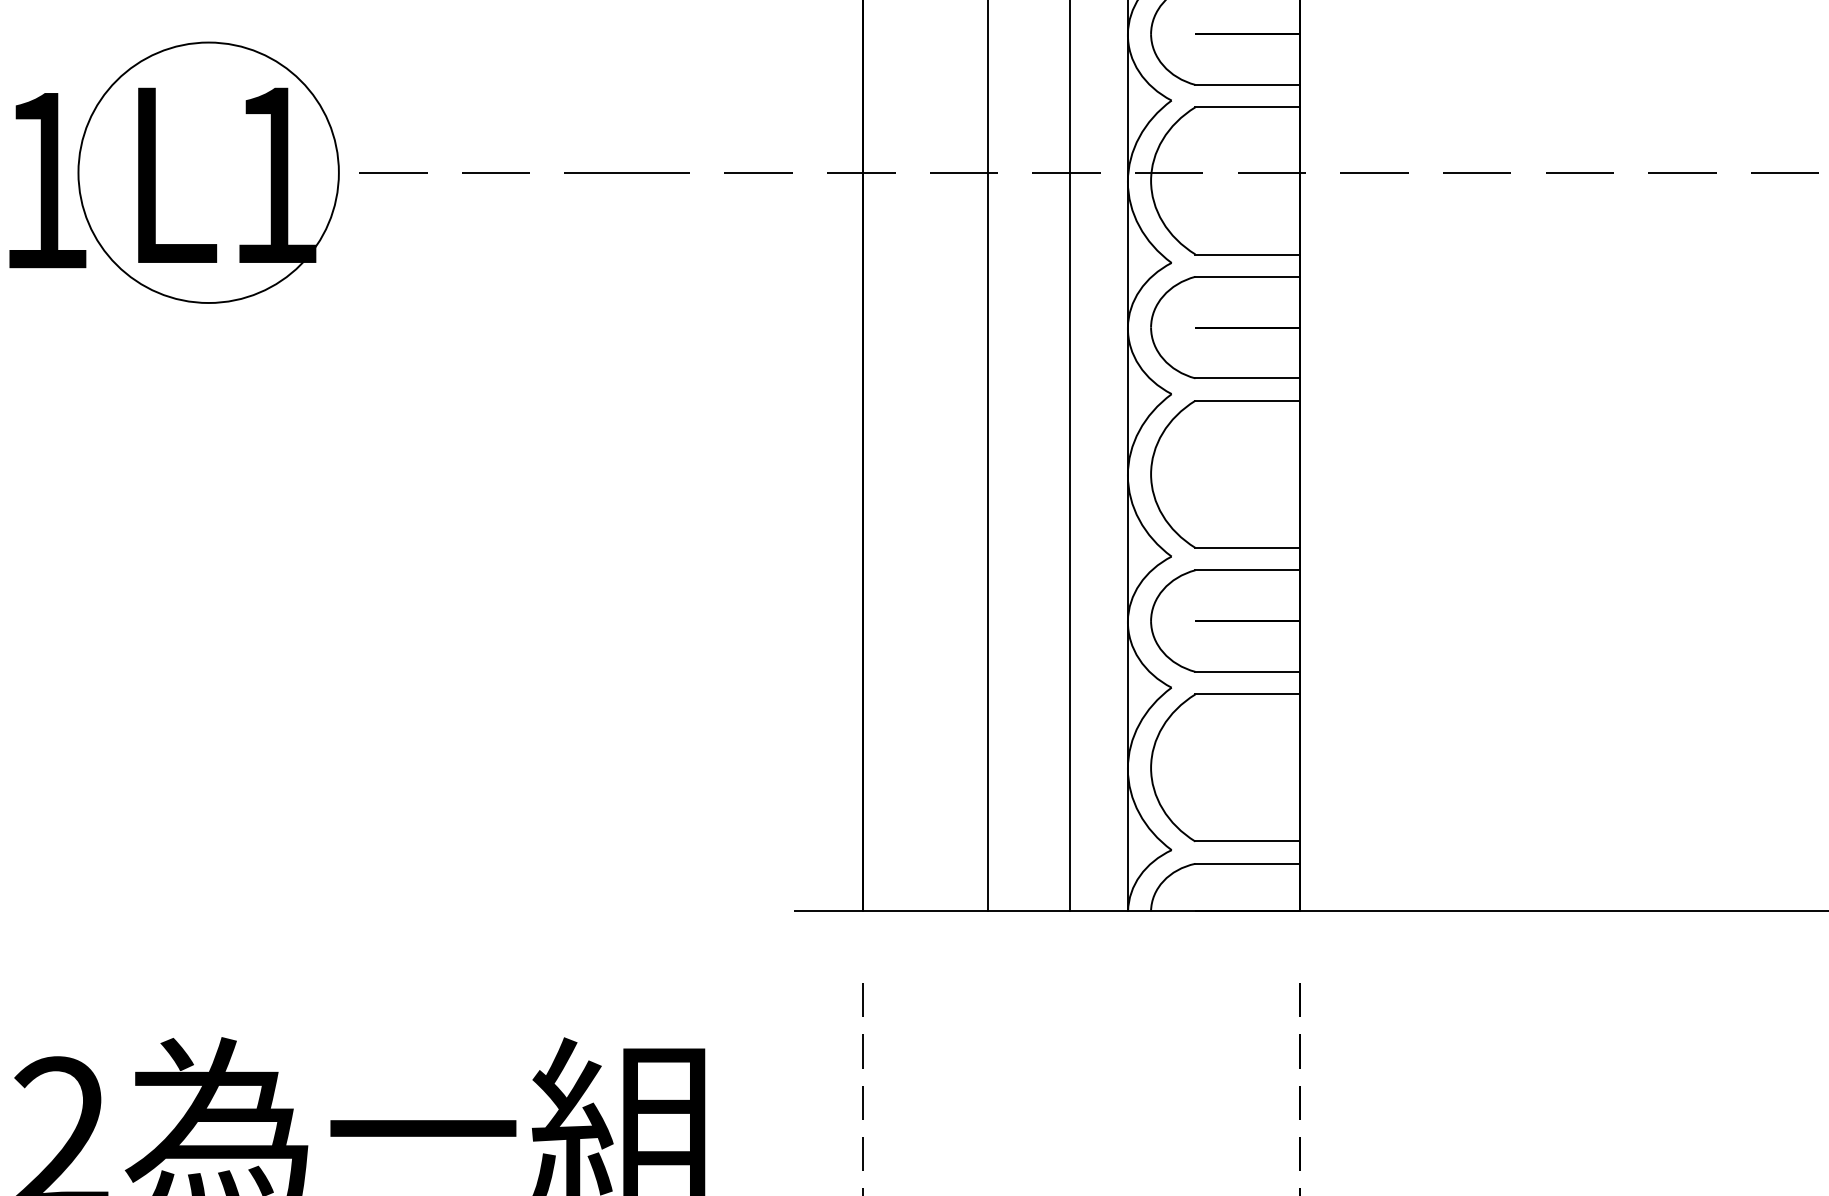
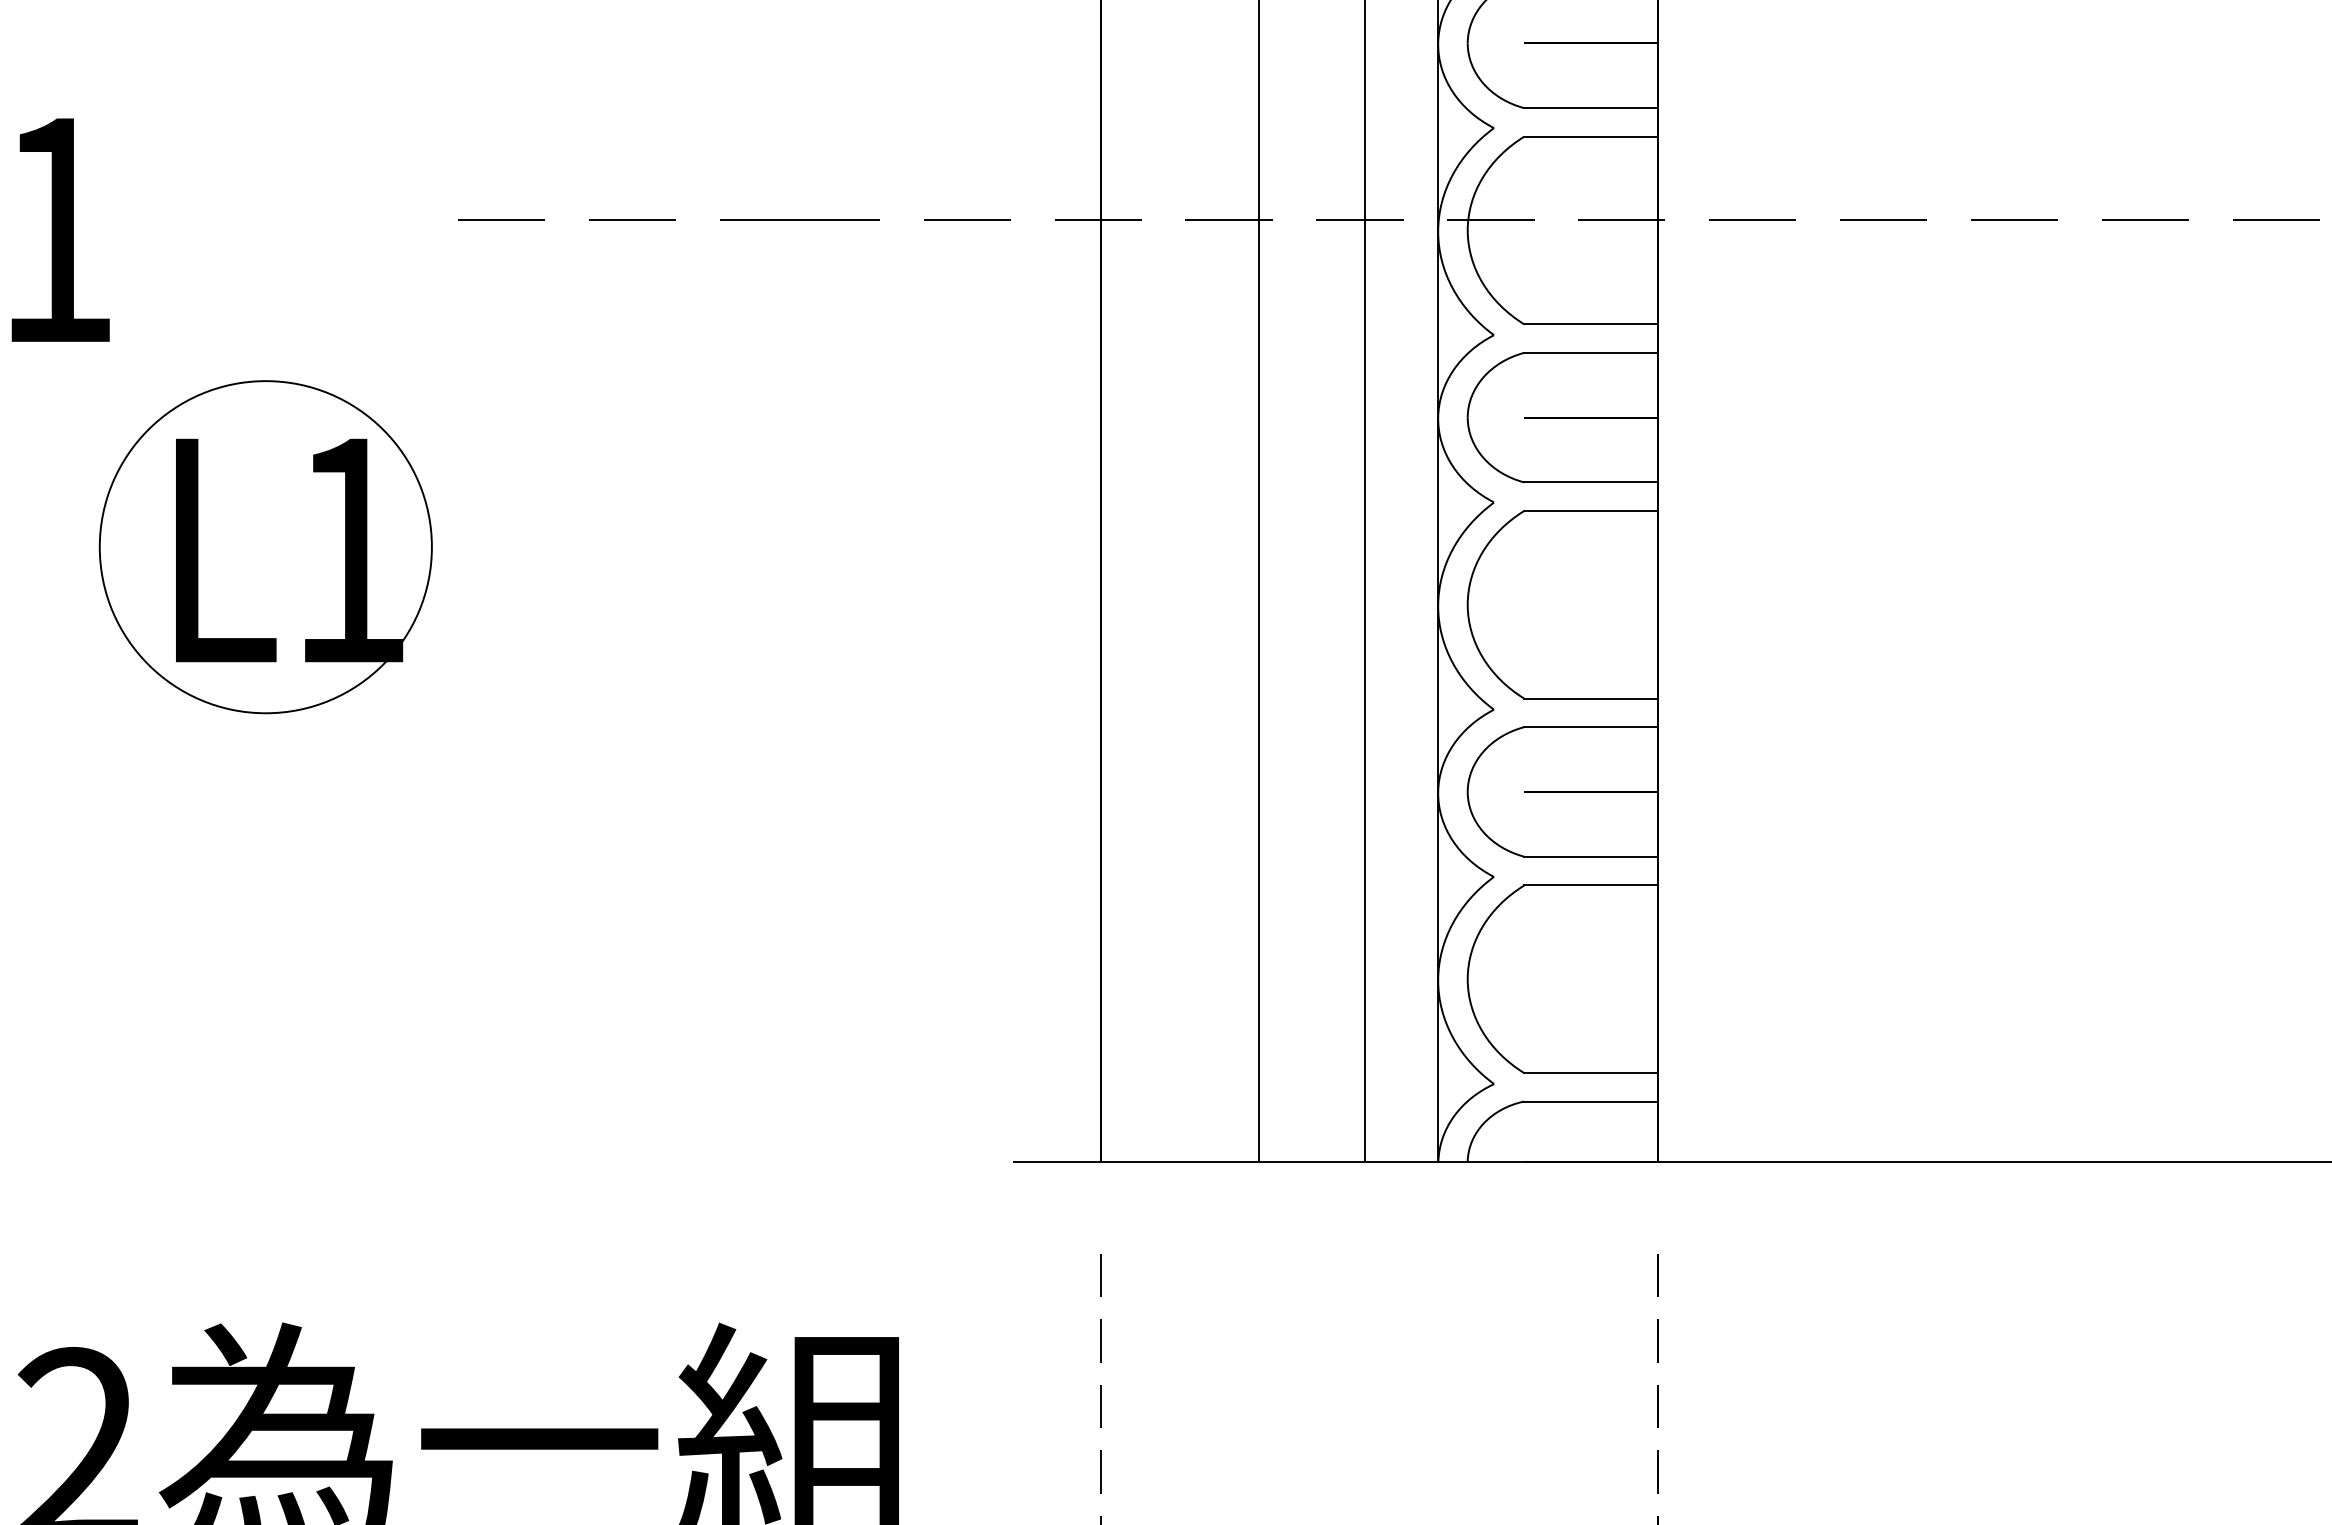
part: (208, 173) -> (265, 547), moved

